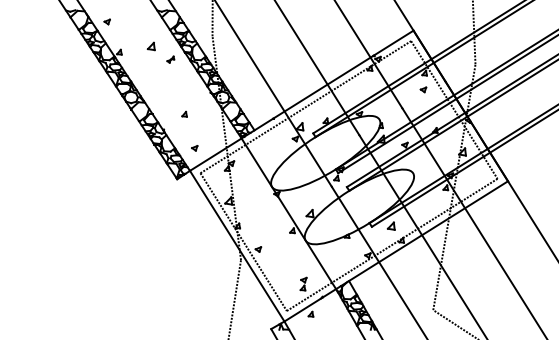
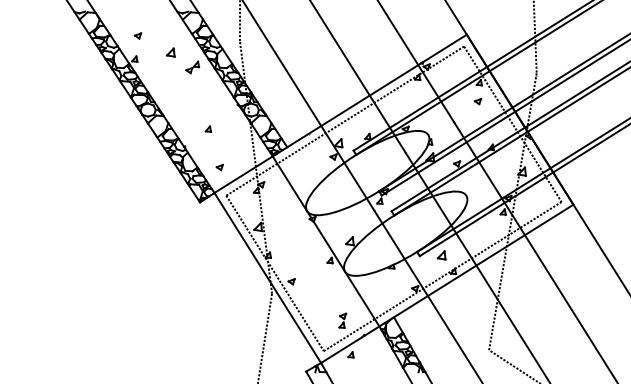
part: (107, 21) -> (138, 35), moved
part: (170, 59) -> (192, 67), size x1.67

